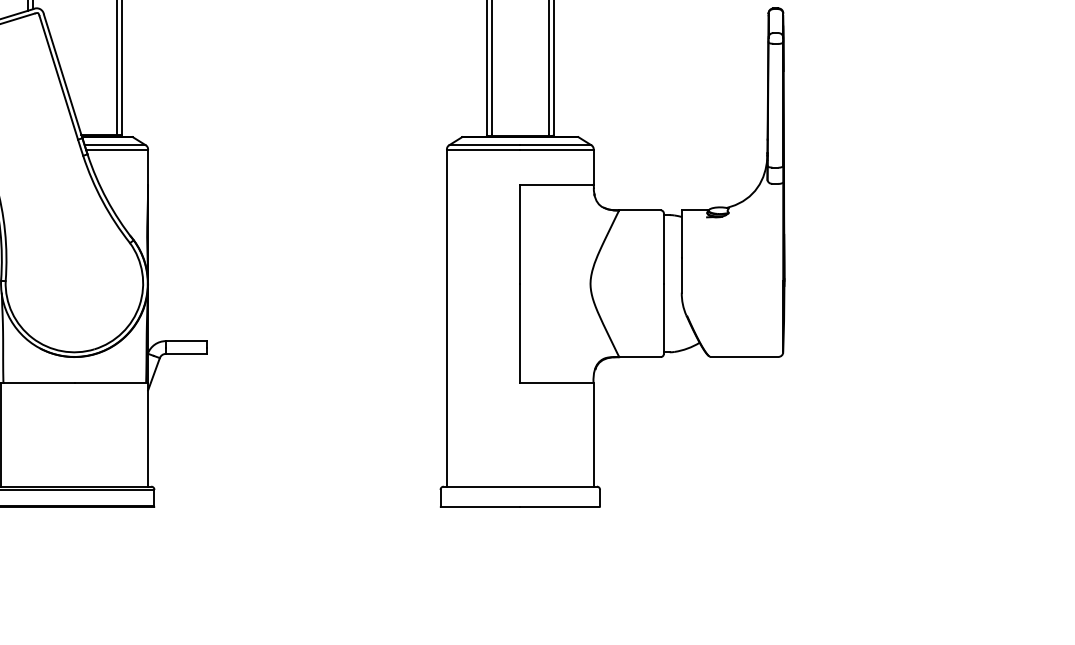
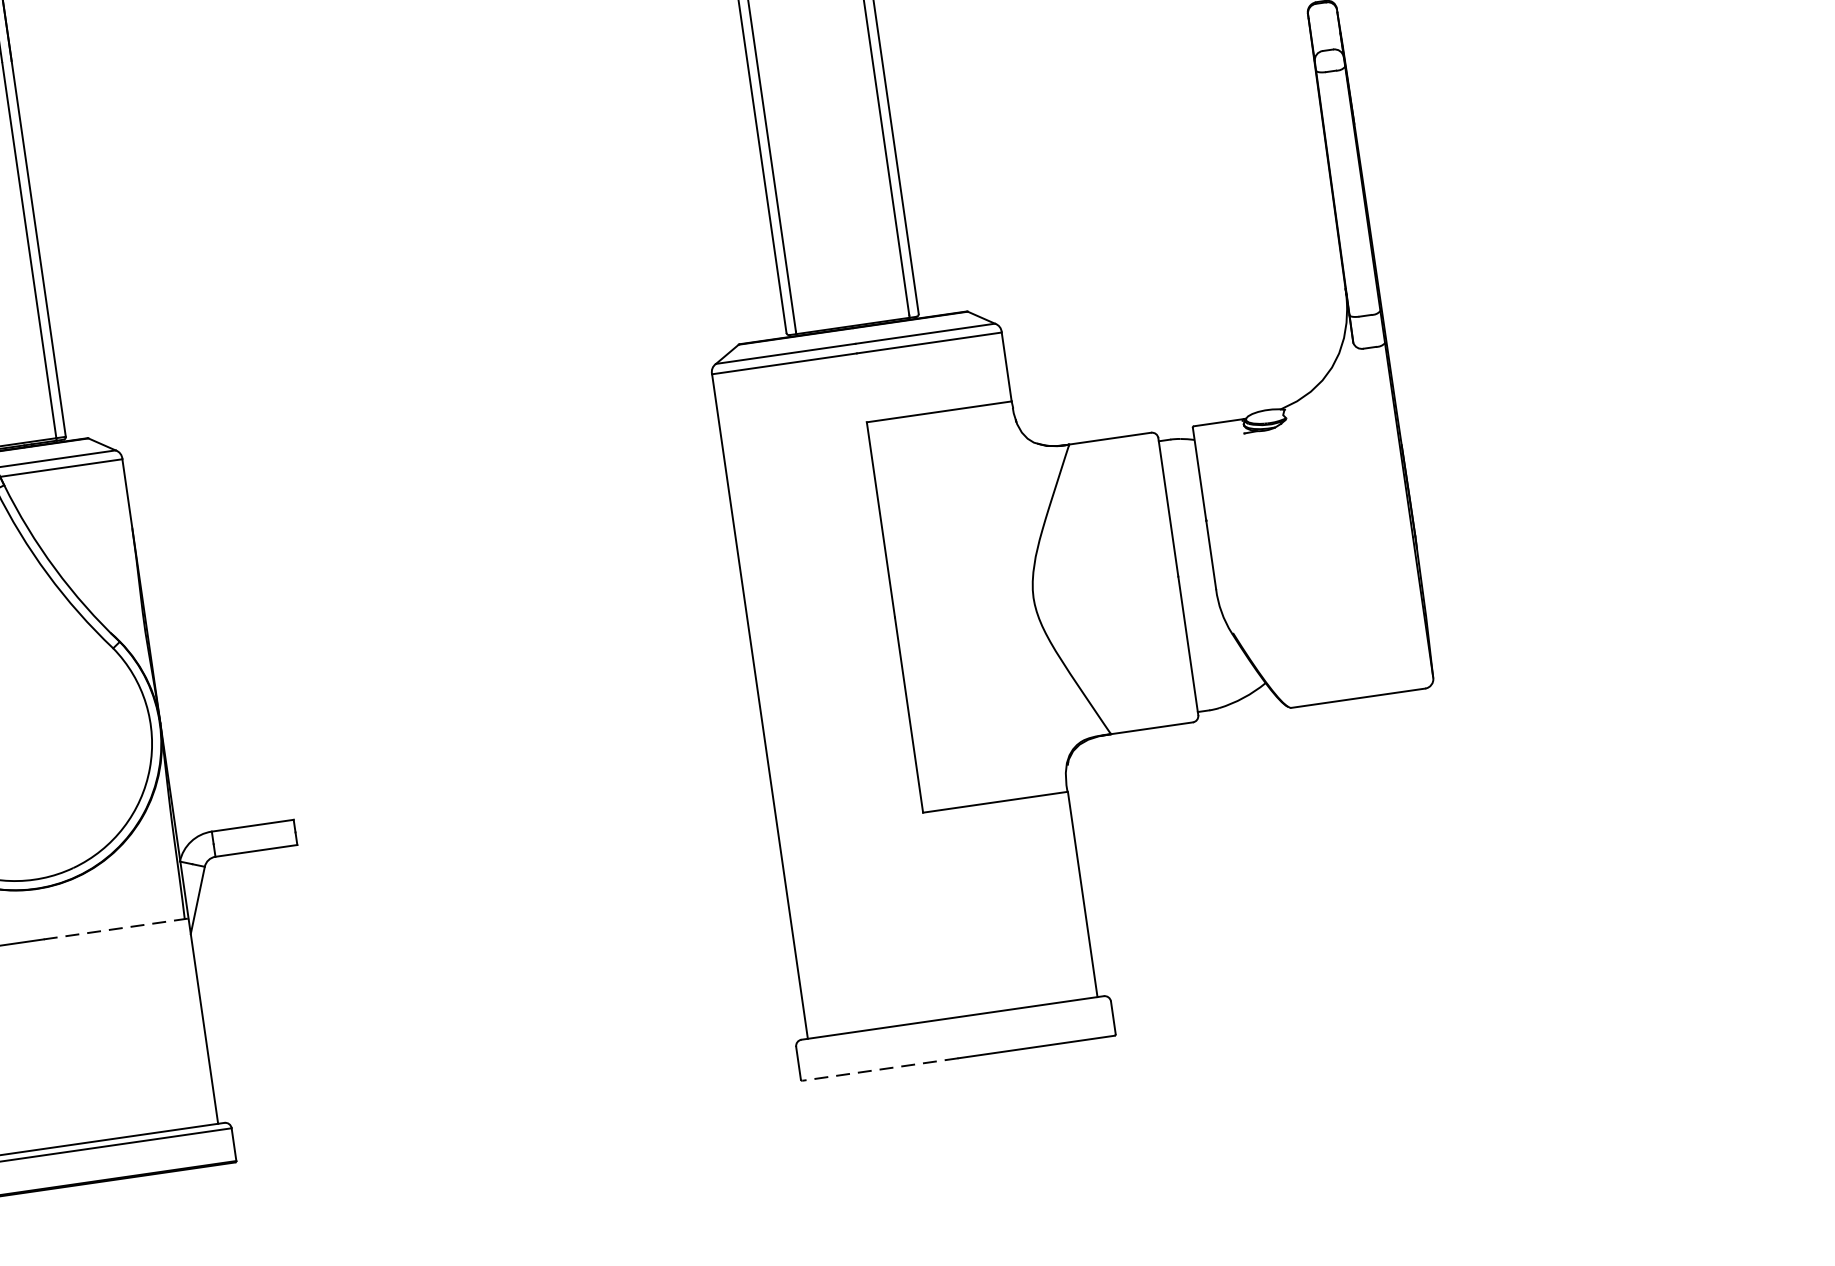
line: (111, 382) -> (116, 928), solid -> dashed
line: (480, 507) -> (880, 1070), solid -> dashed

